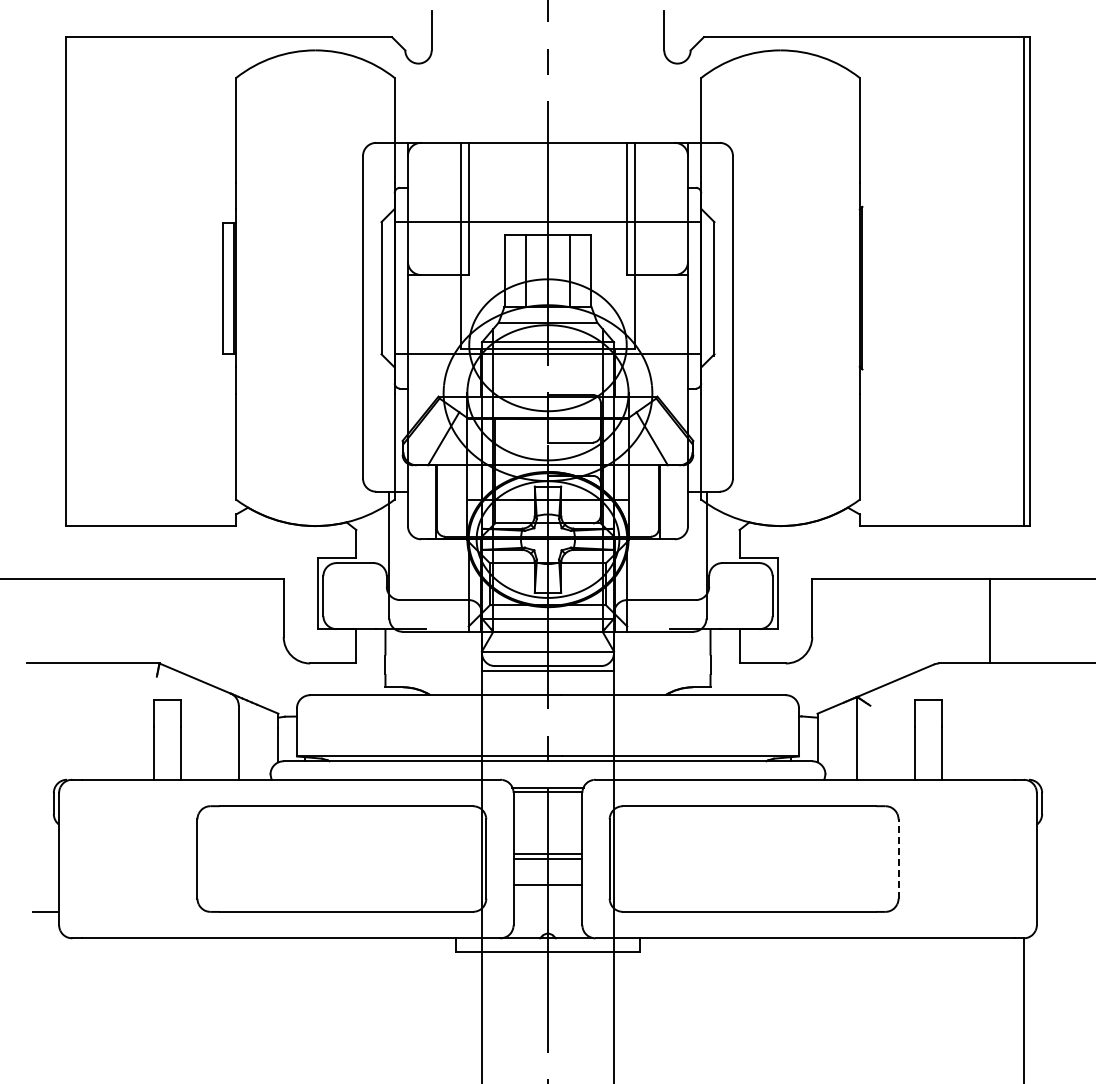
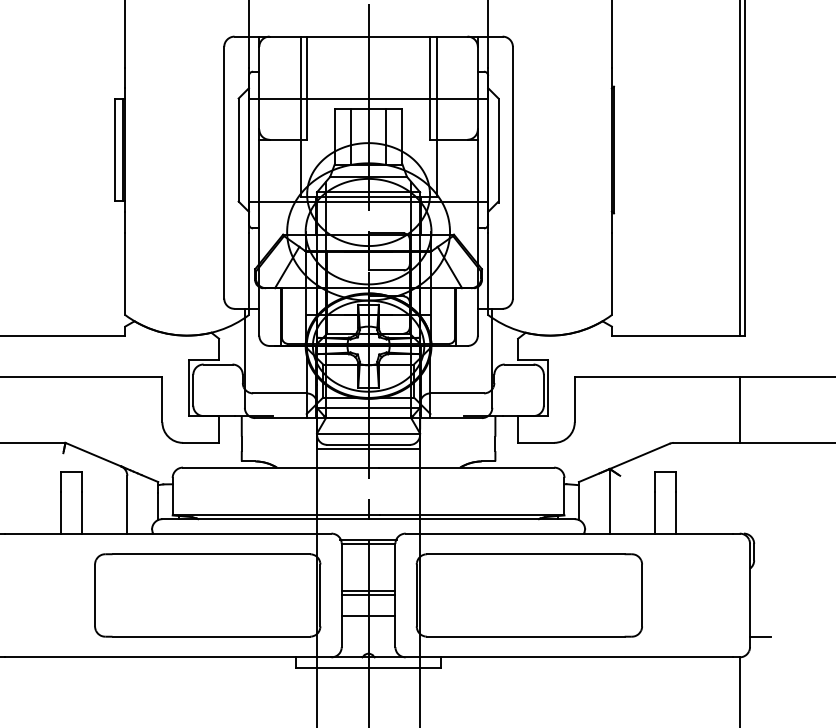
line: (989, 620) -> (739, 409), moved
line: (898, 859) -> (642, 595), dashed -> solid
line: (1049, 911) -> (759, 636), added

